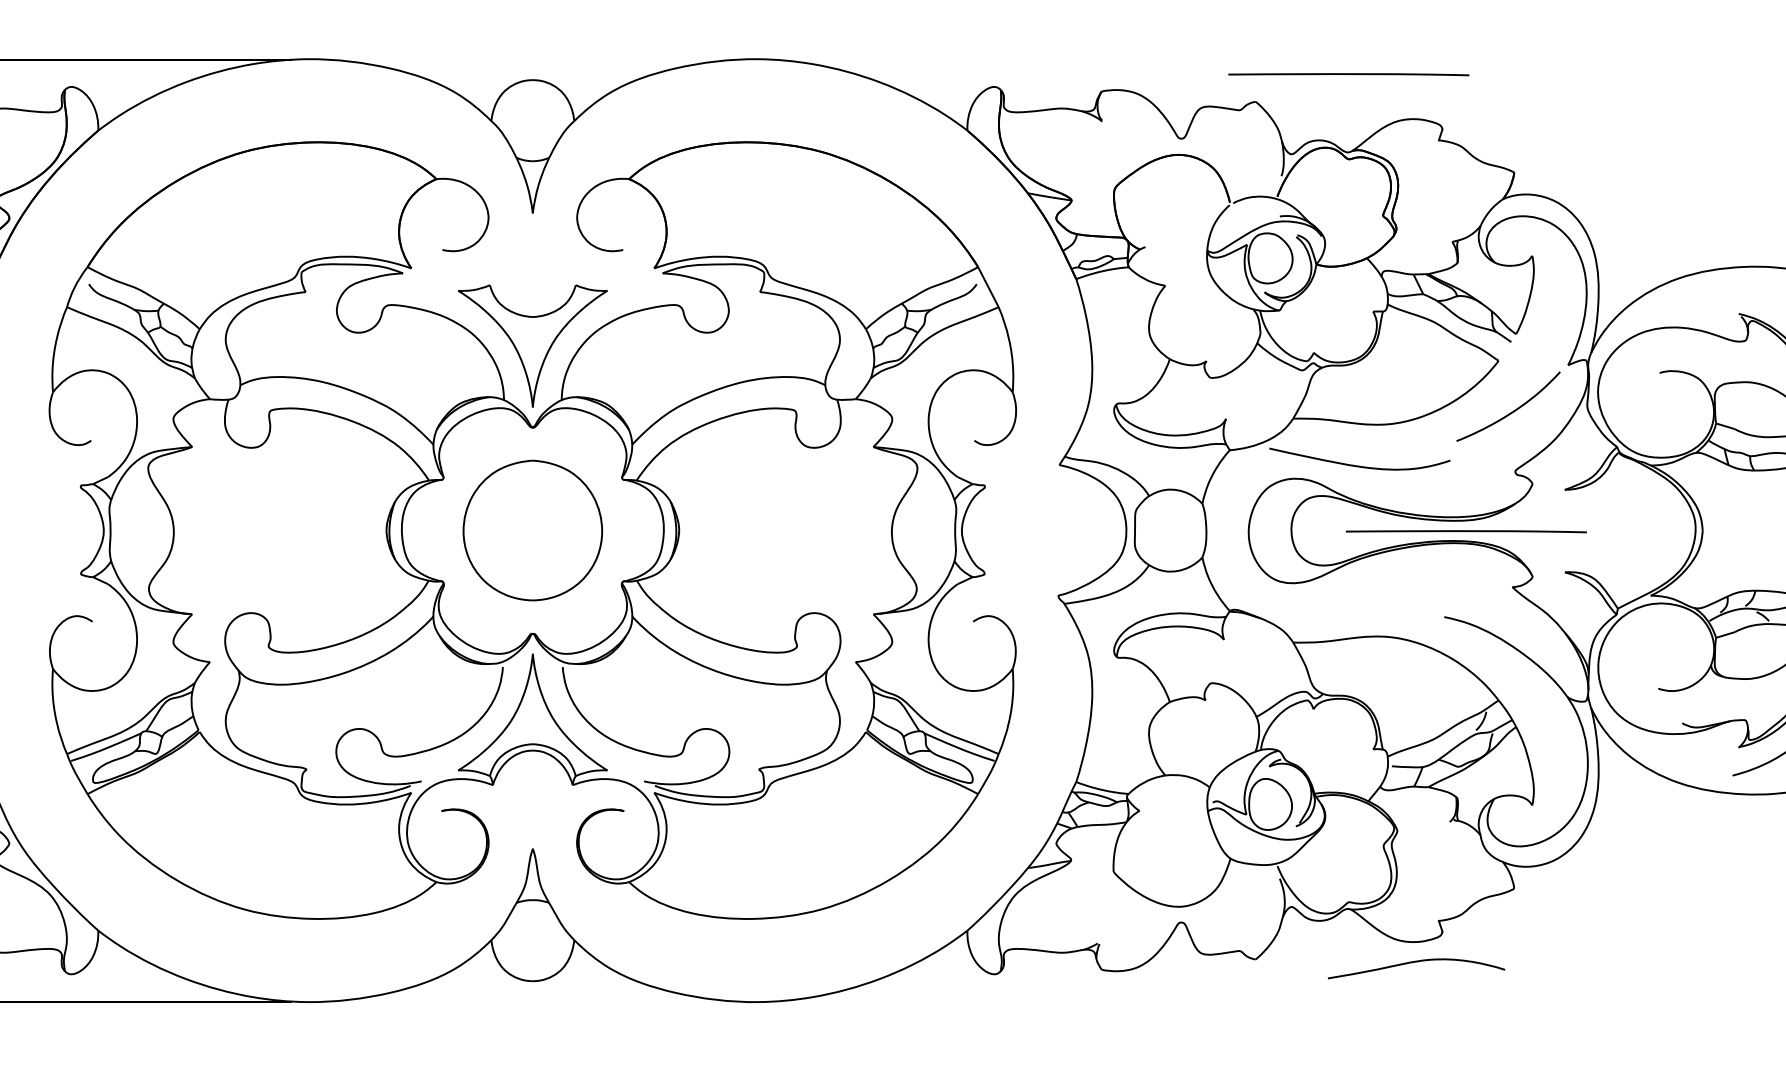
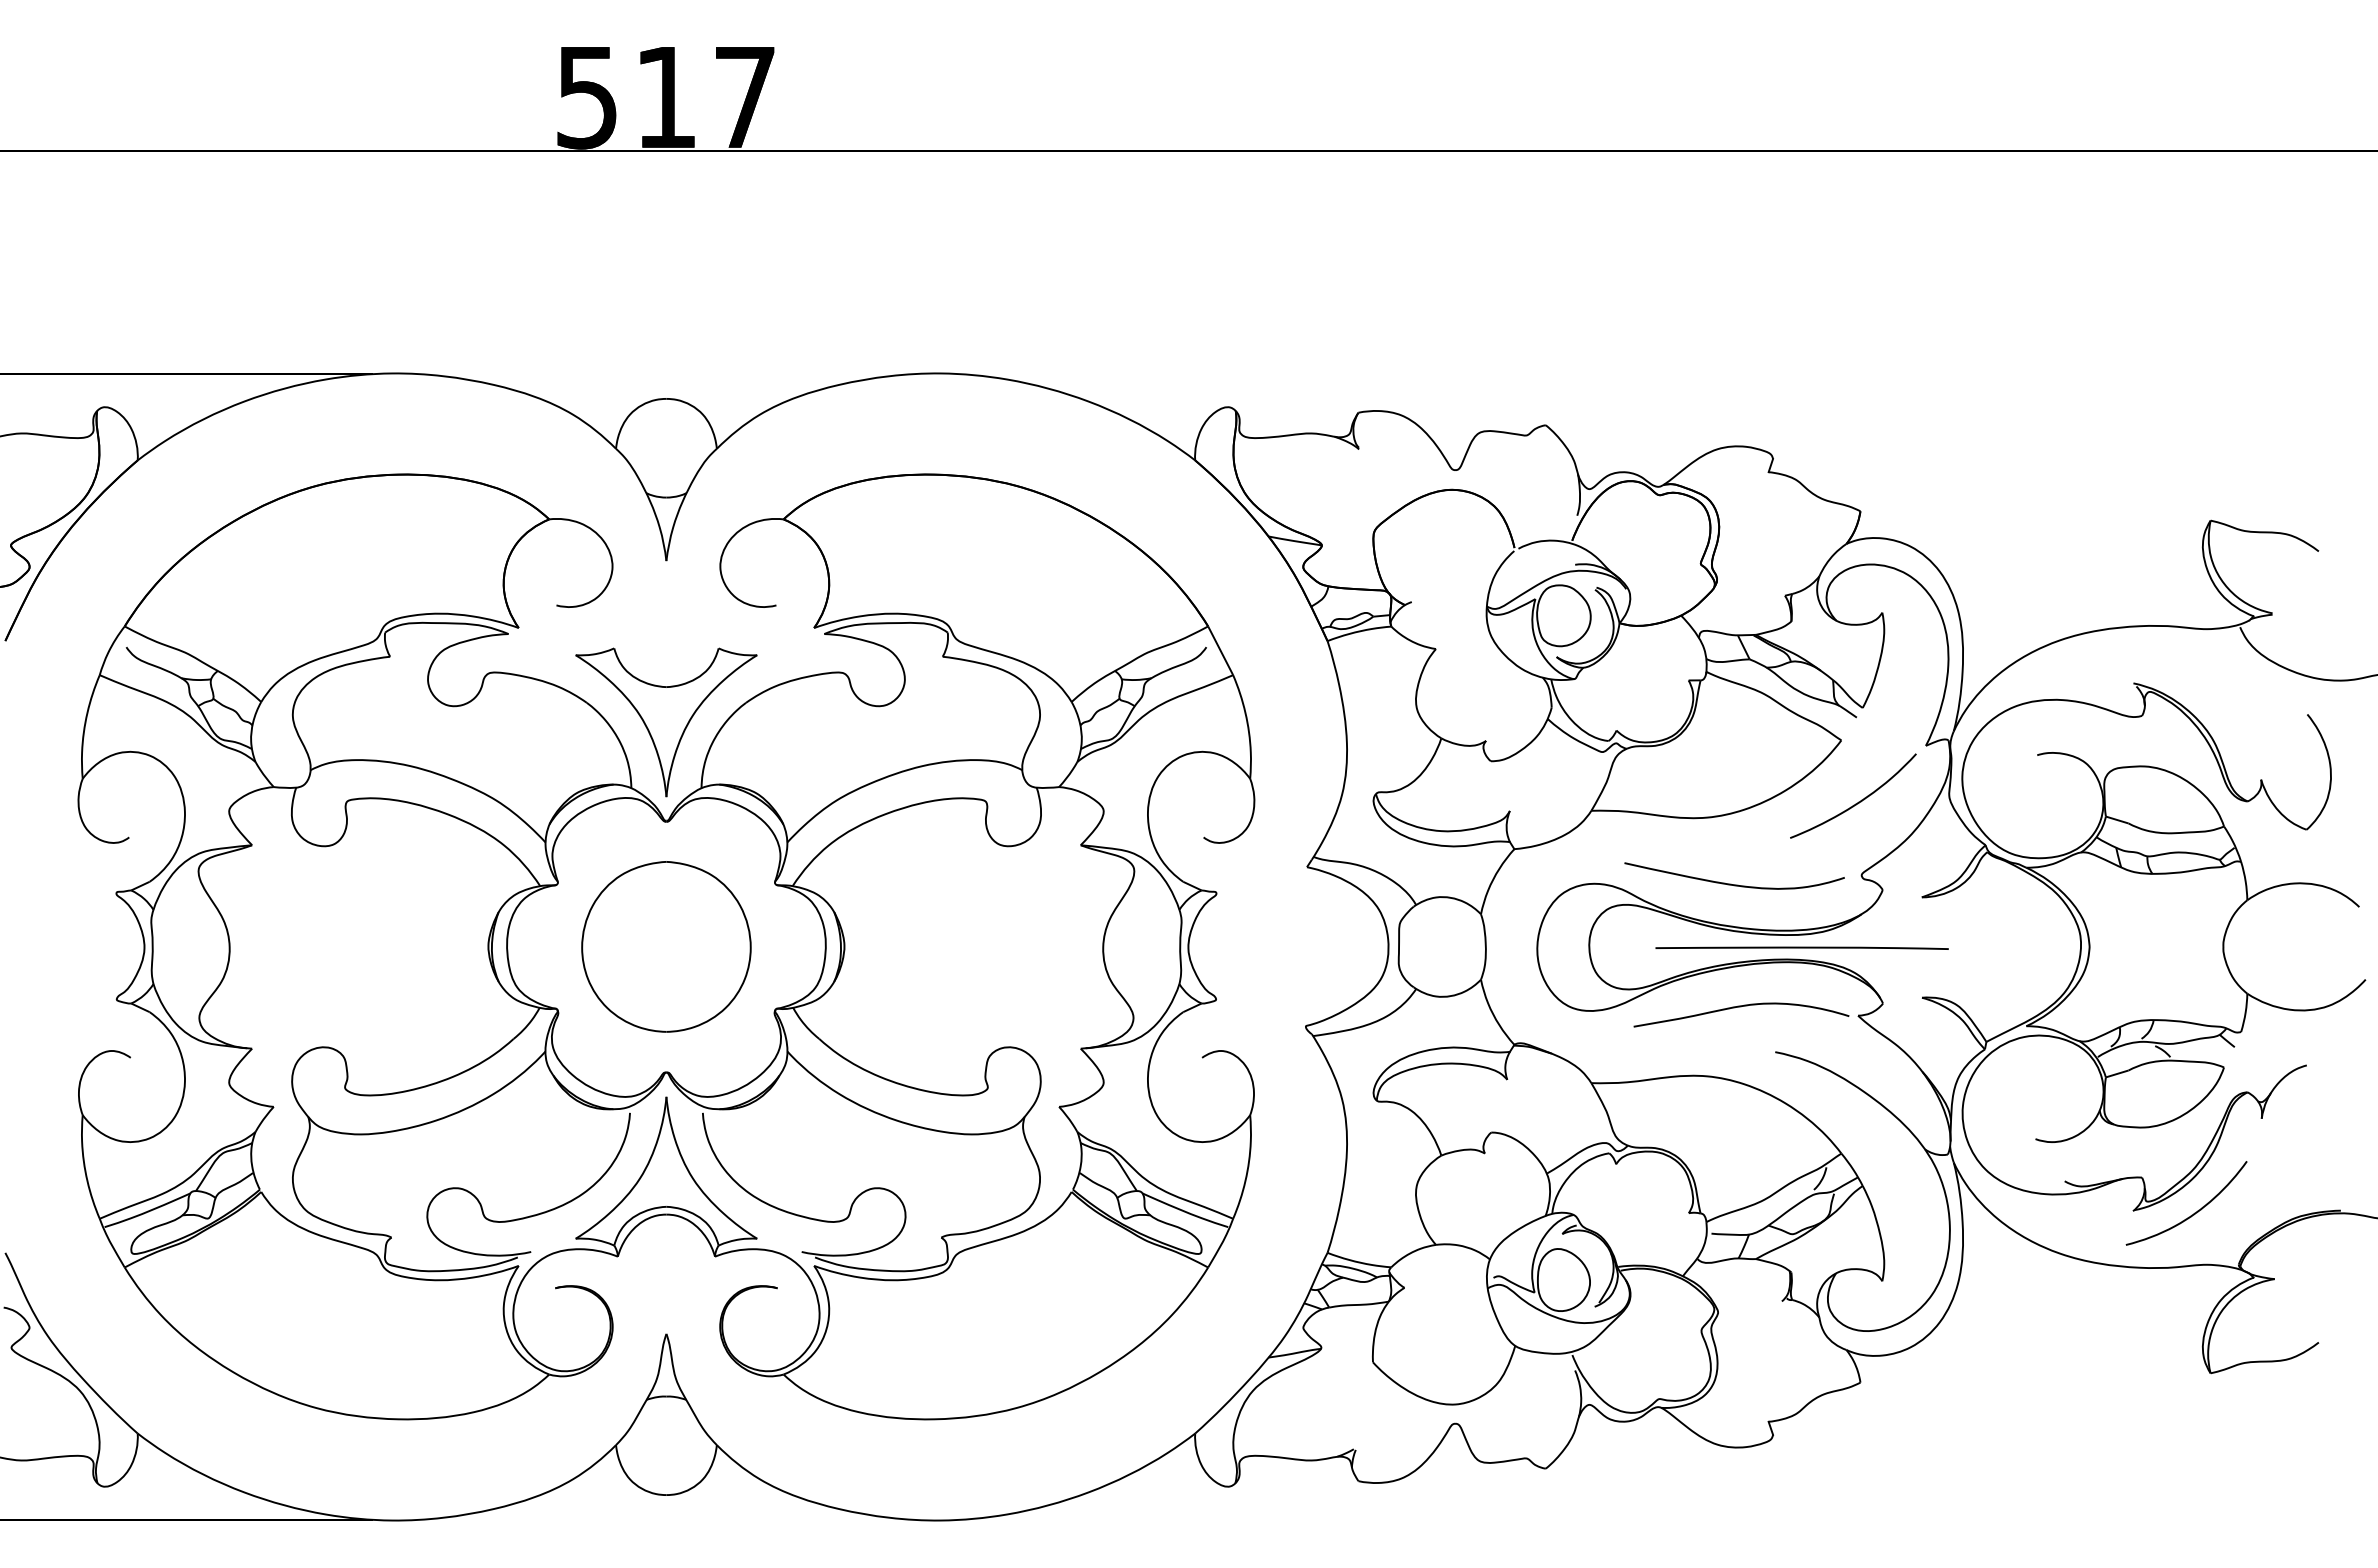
line: (1348, 74) -> (1658, 391), removed
curve: (1357, 465) -> (1731, 883), moved
curve: (1416, 962) -> (1741, 1007), moved

